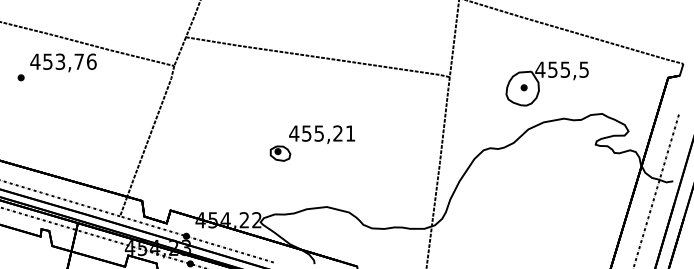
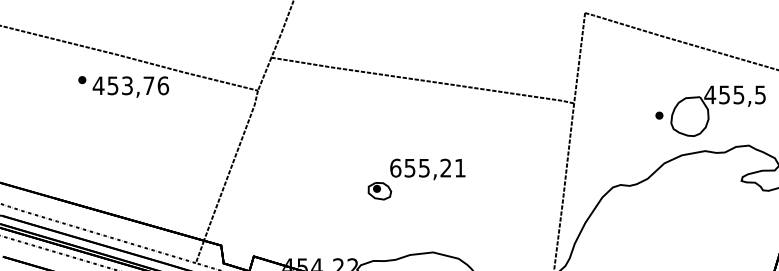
part: (20, 77) -> (81, 79), moved
part: (548, 77) -> (719, 103), moved
text: (294, 133) -> (395, 168), 455,21 -> 655,21

